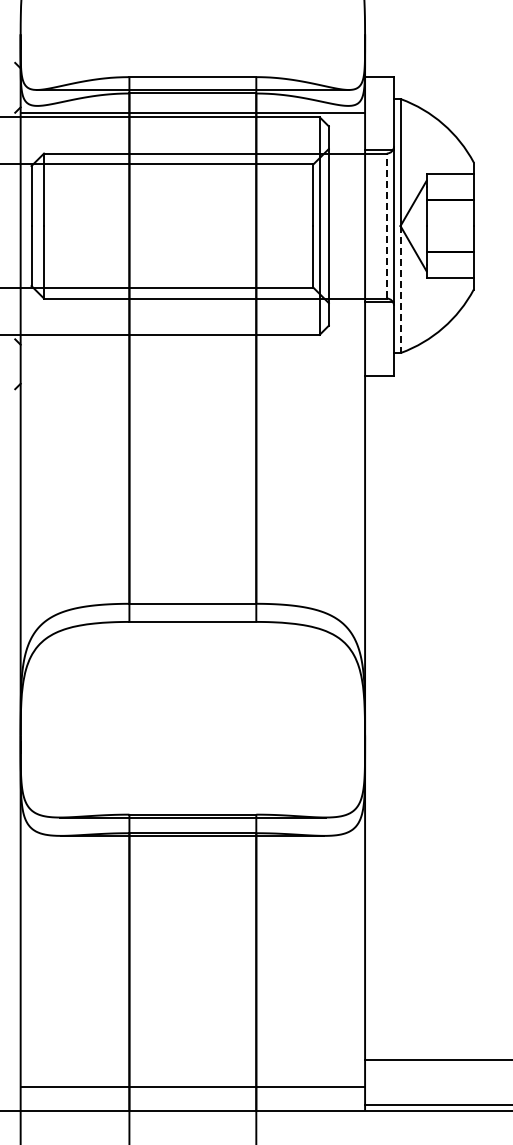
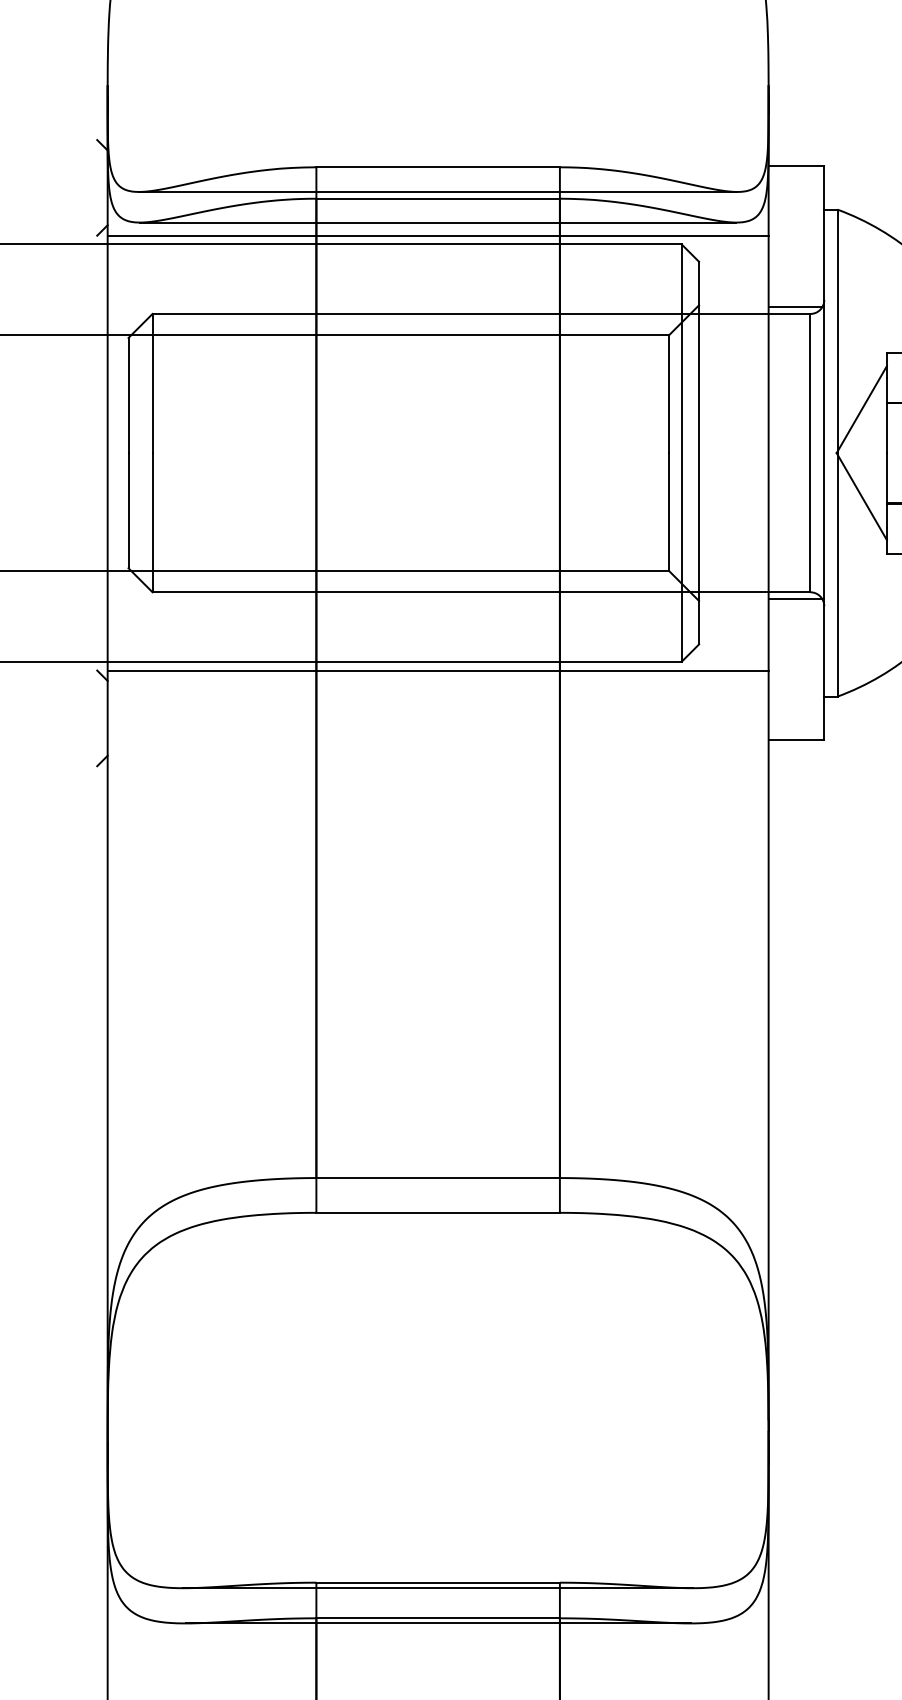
line: (192, 105) -> (437, 221), added
line: (386, 225) -> (809, 452), dashed -> solid
line: (400, 289) -> (836, 574), dashed -> solid
line: (192, 339) -> (437, 670), added

